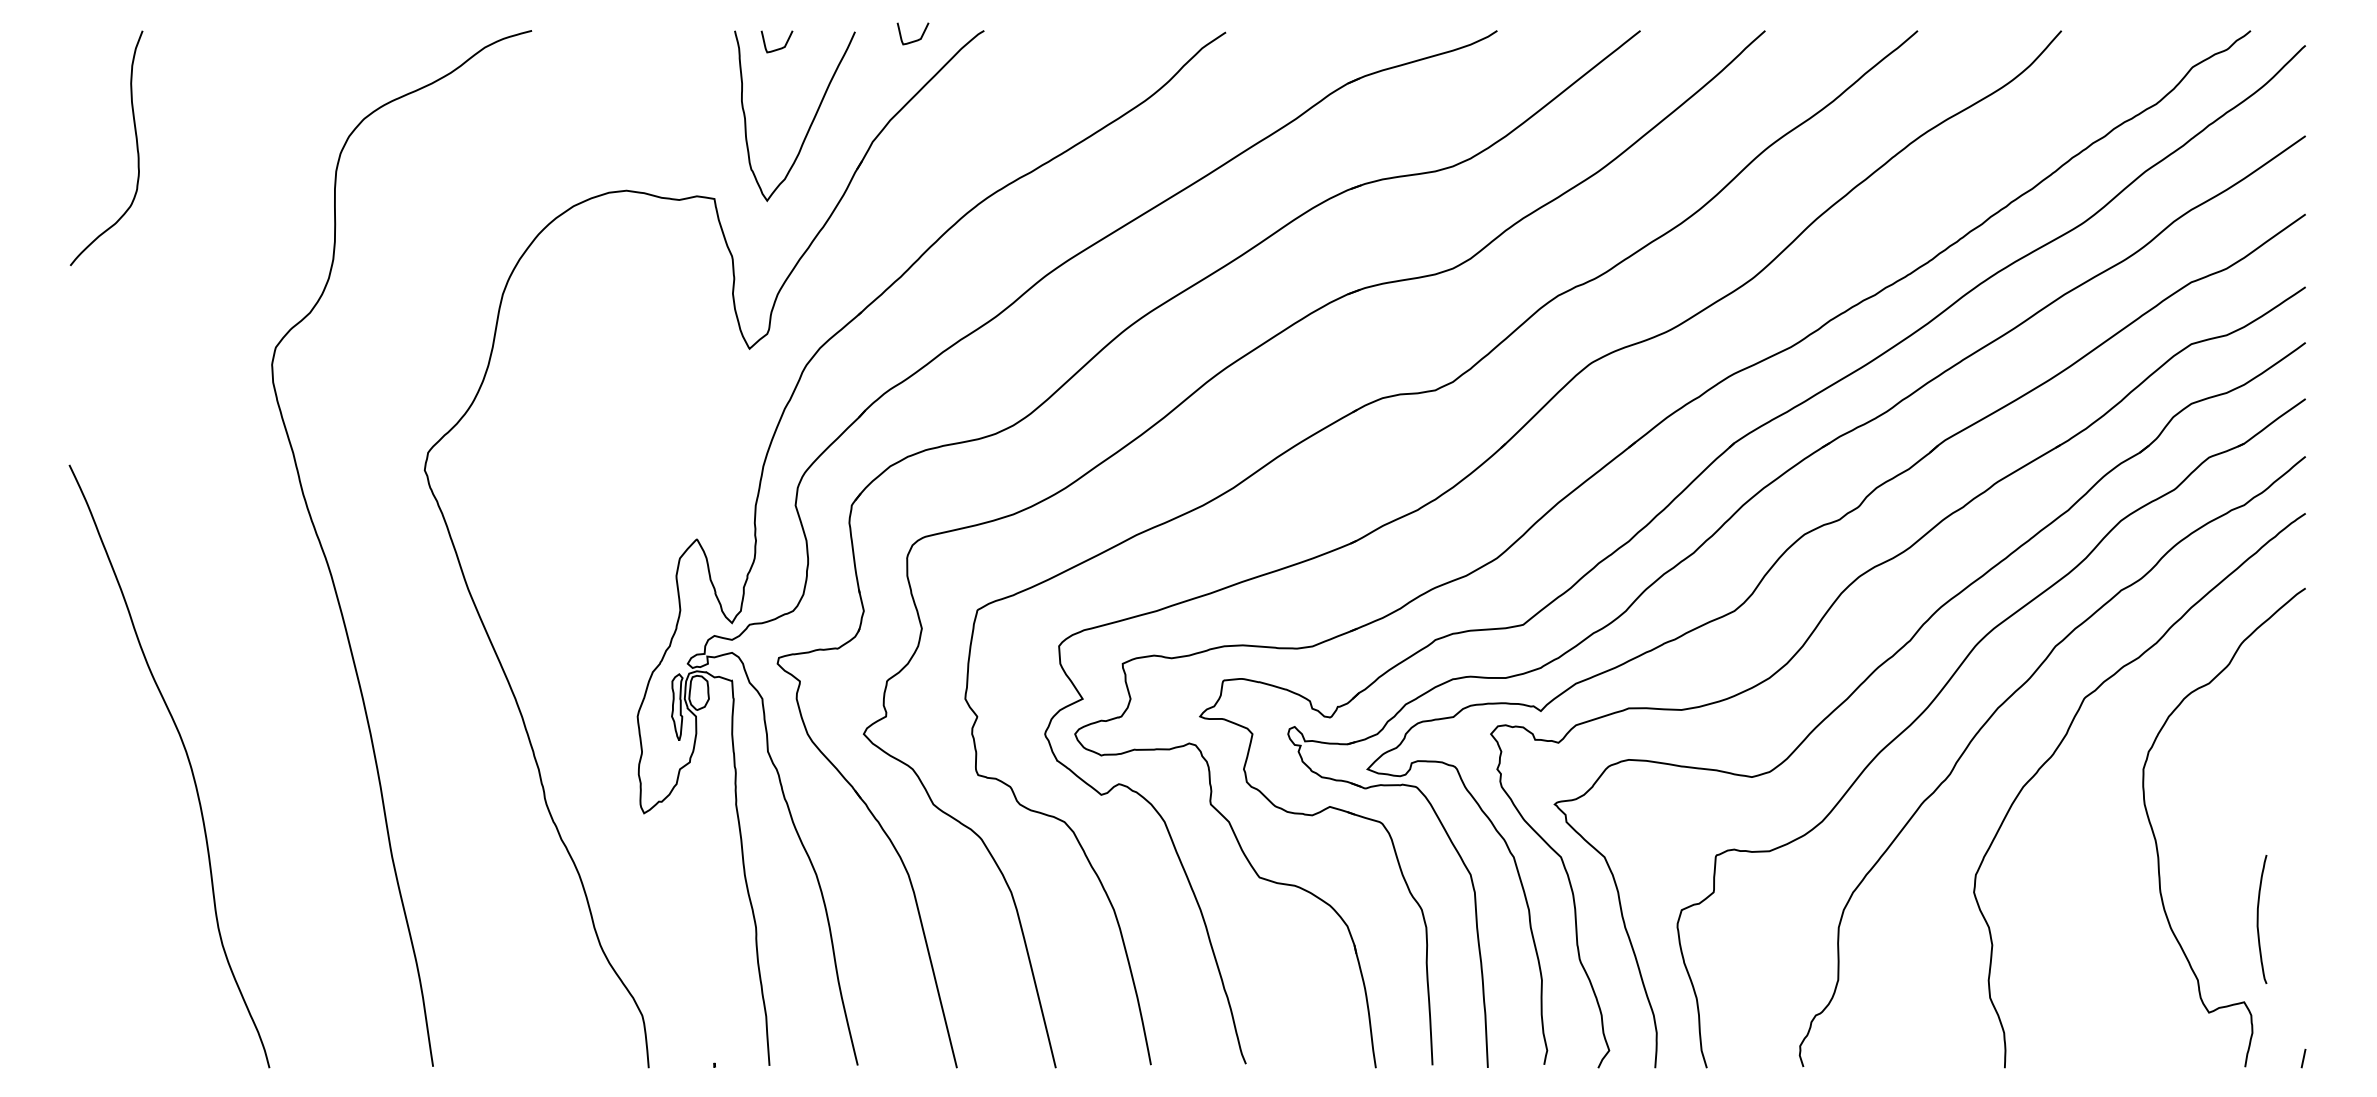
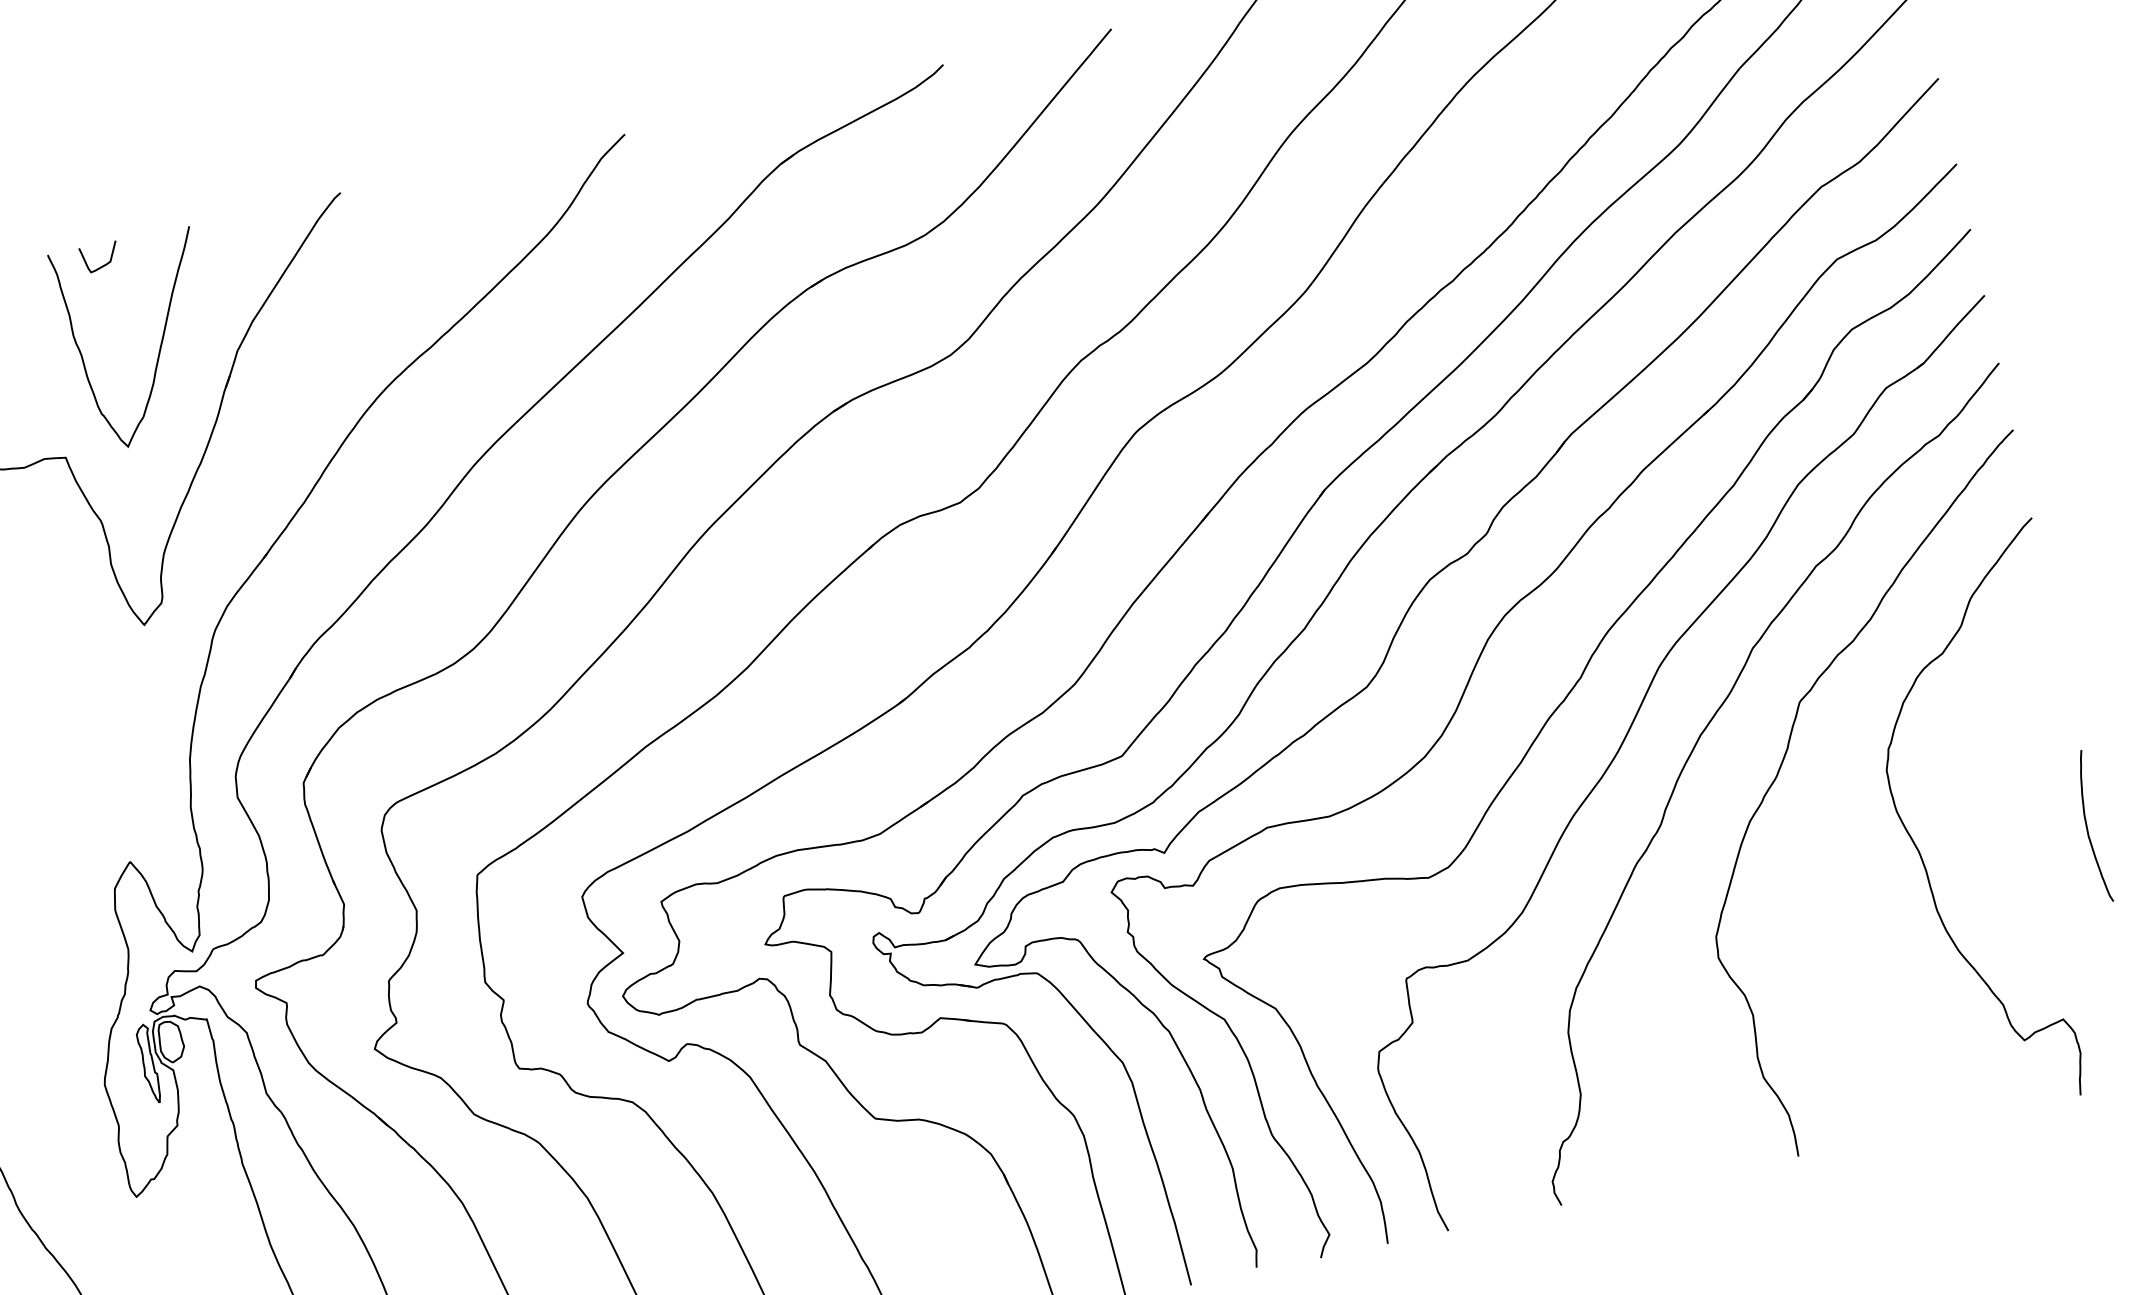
curve: (913, 40) -> (259, 221), removed
curve: (2258, 919) -> (2087, 827), moved

